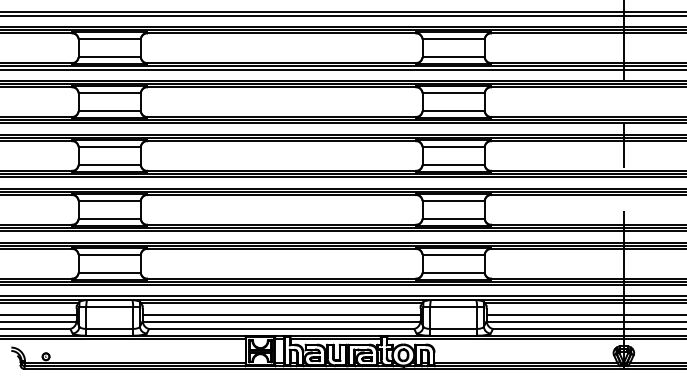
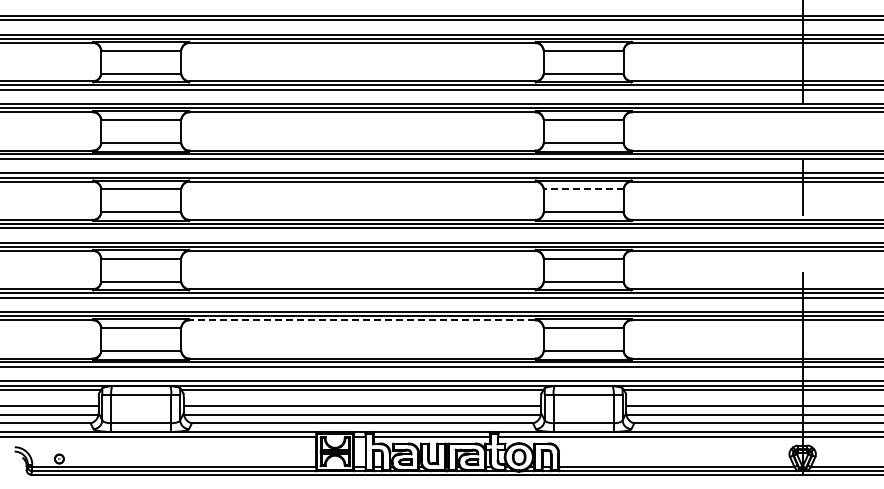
line: (453, 147) -> (583, 189), solid -> dashed
line: (281, 249) -> (362, 320), solid -> dashed

